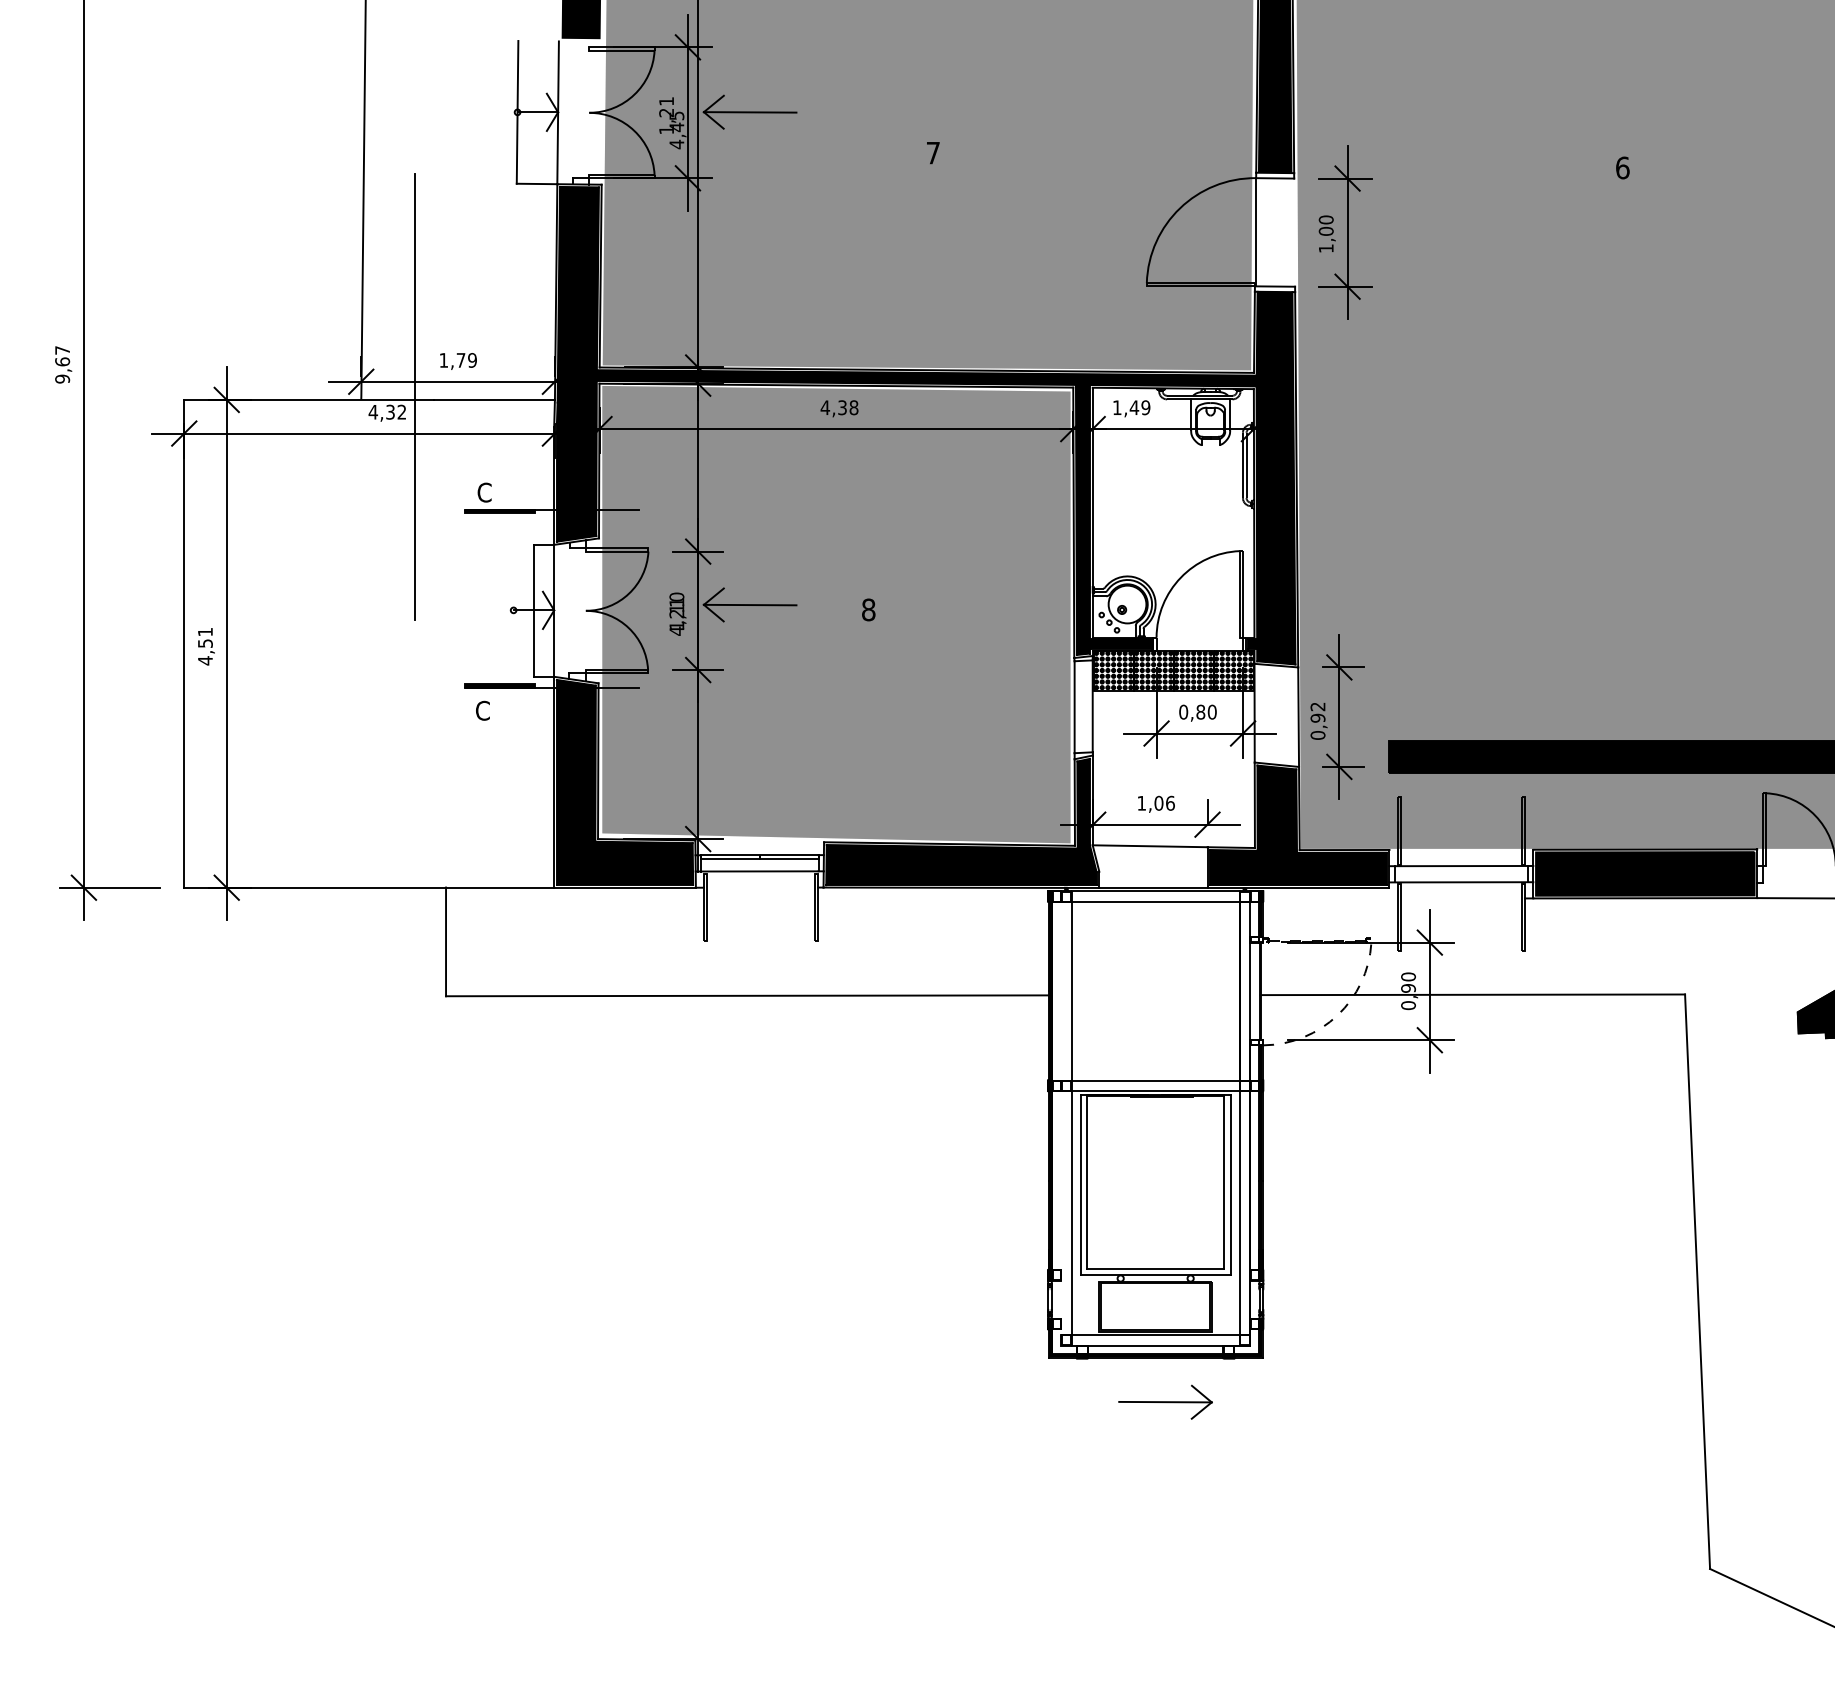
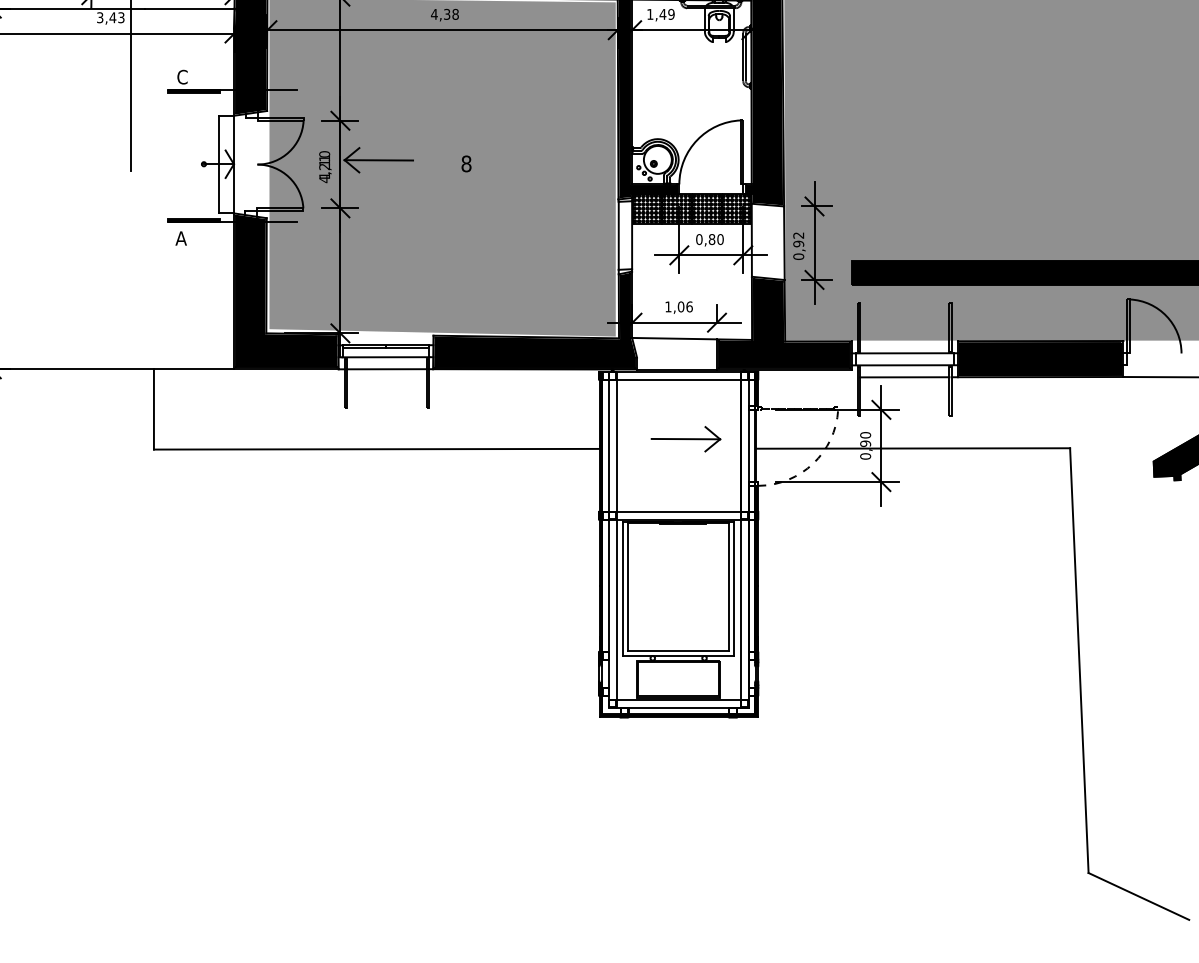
text: (387, 411) -> (110, 17), 4,32 -> 3,43
text: (482, 710) -> (180, 238), C -> A
line: (760, 887) -> (386, 369), added
line: (1460, 898) -> (904, 377), added
line: (1061, 991) -> (609, 446), added
line: (1061, 1213) -> (609, 610), added
part: (1165, 1401) -> (685, 438), moved

